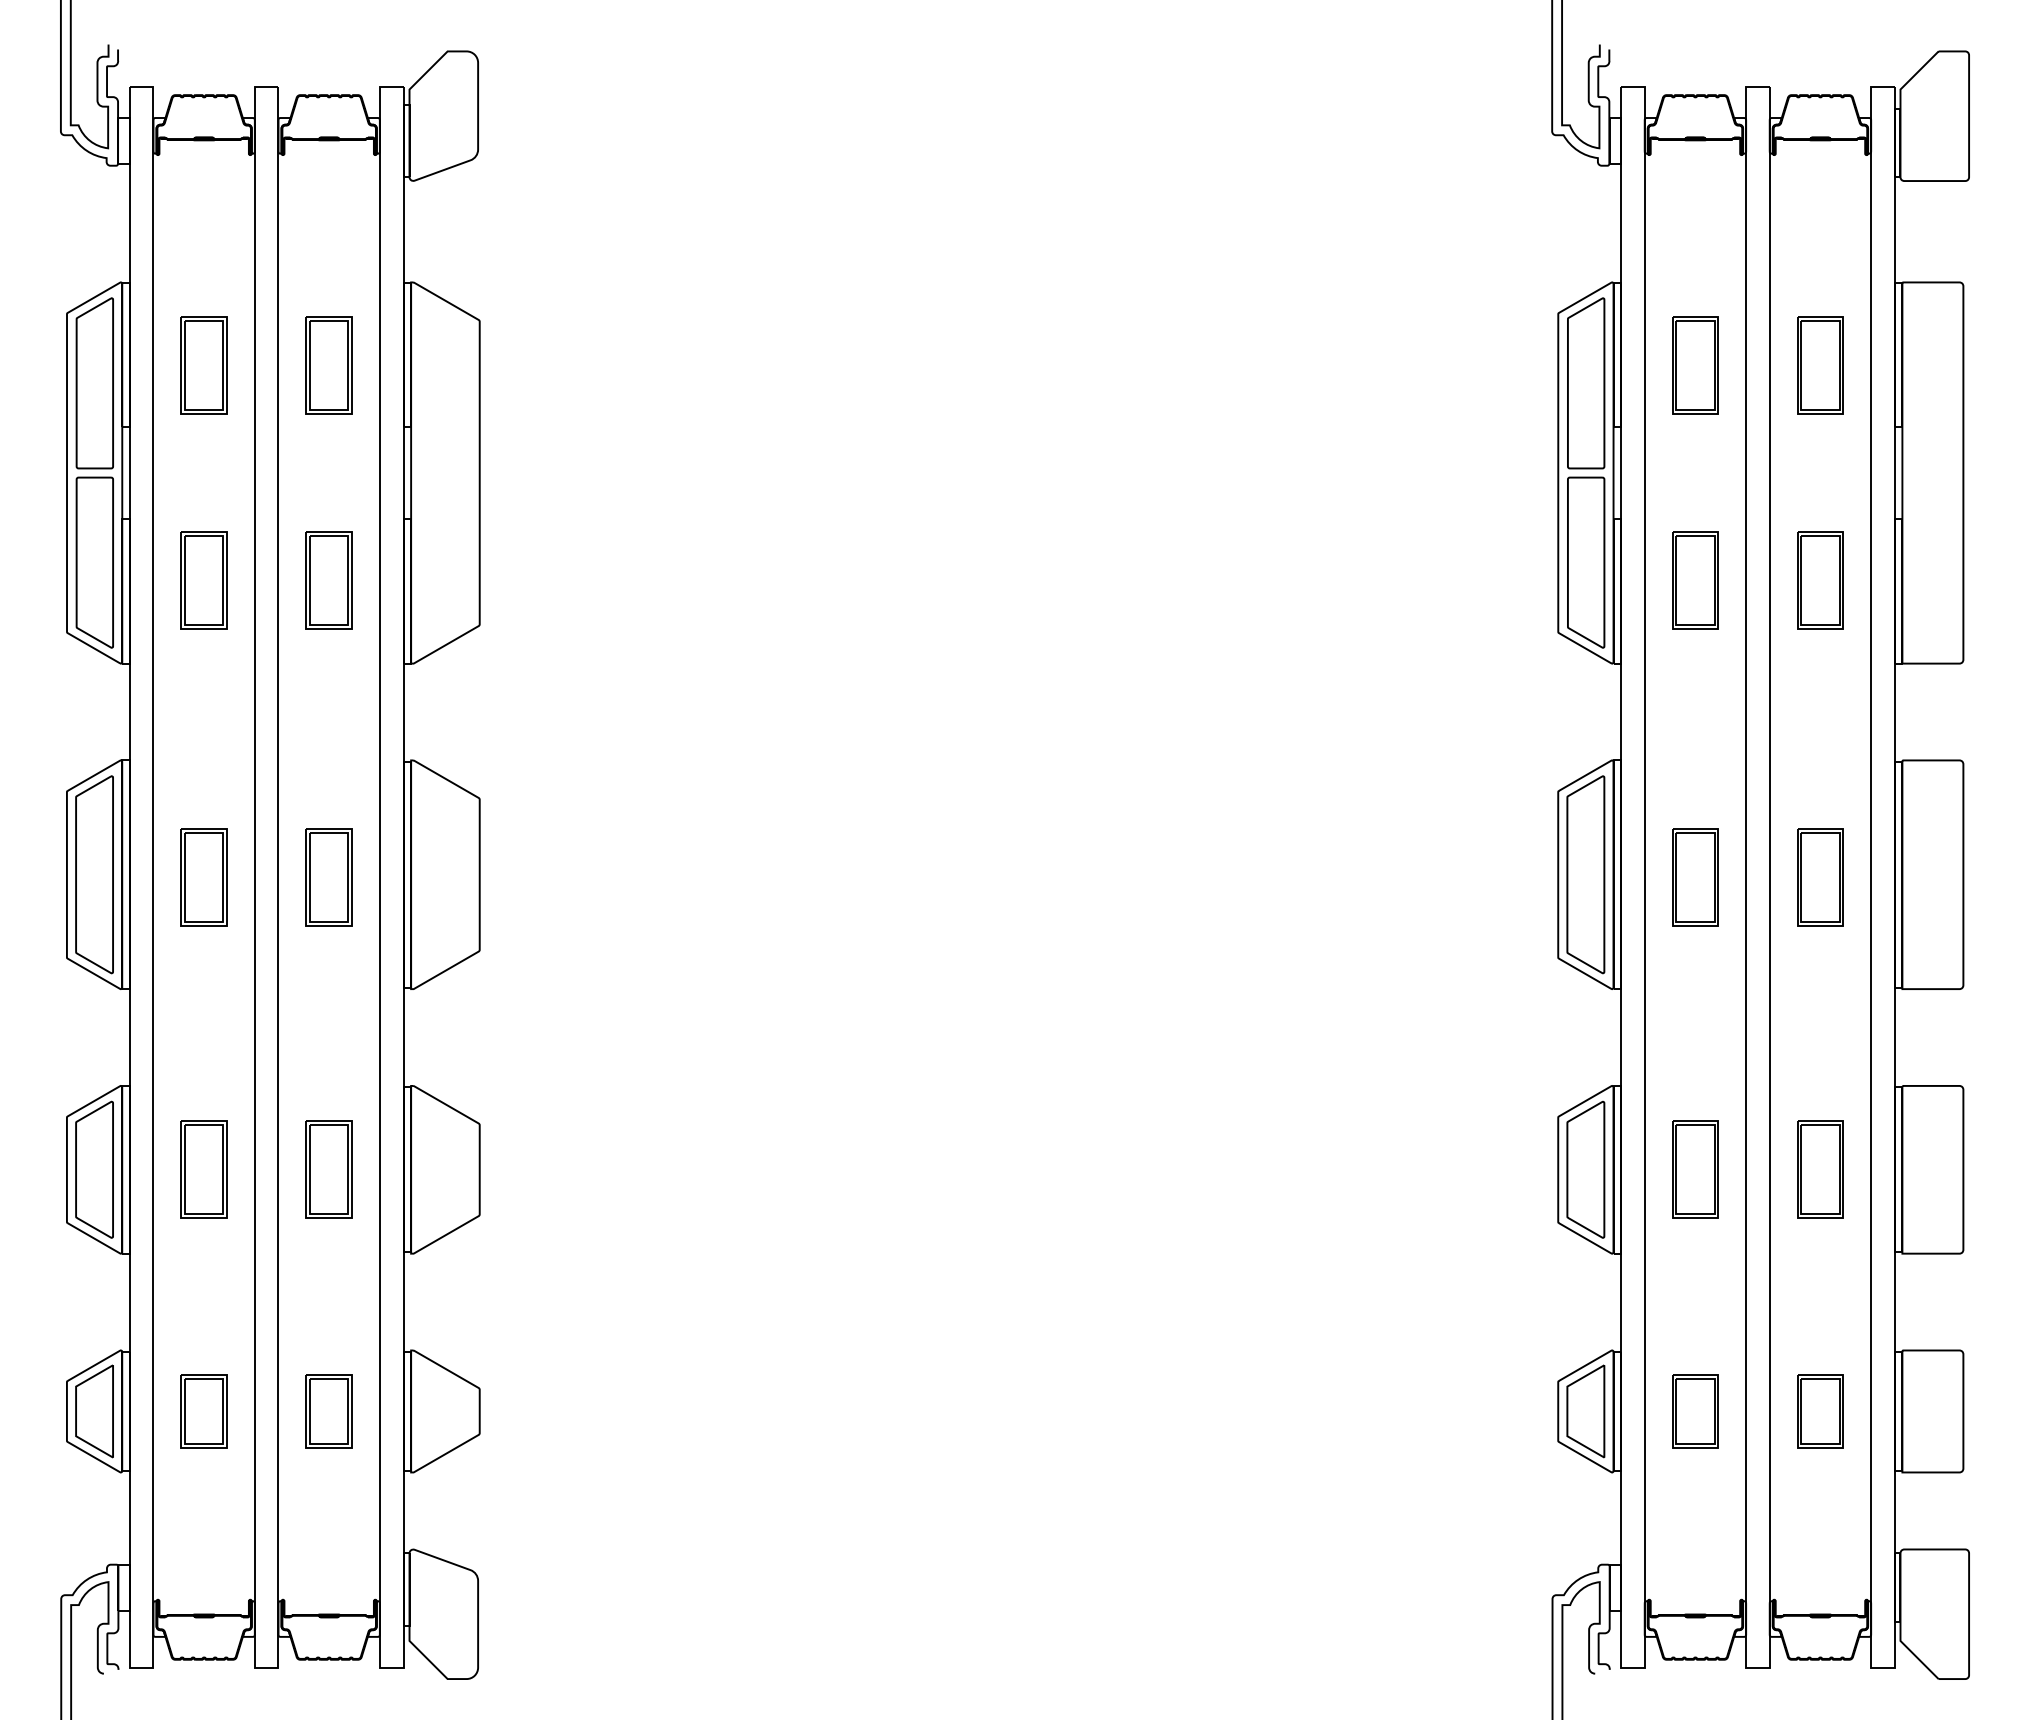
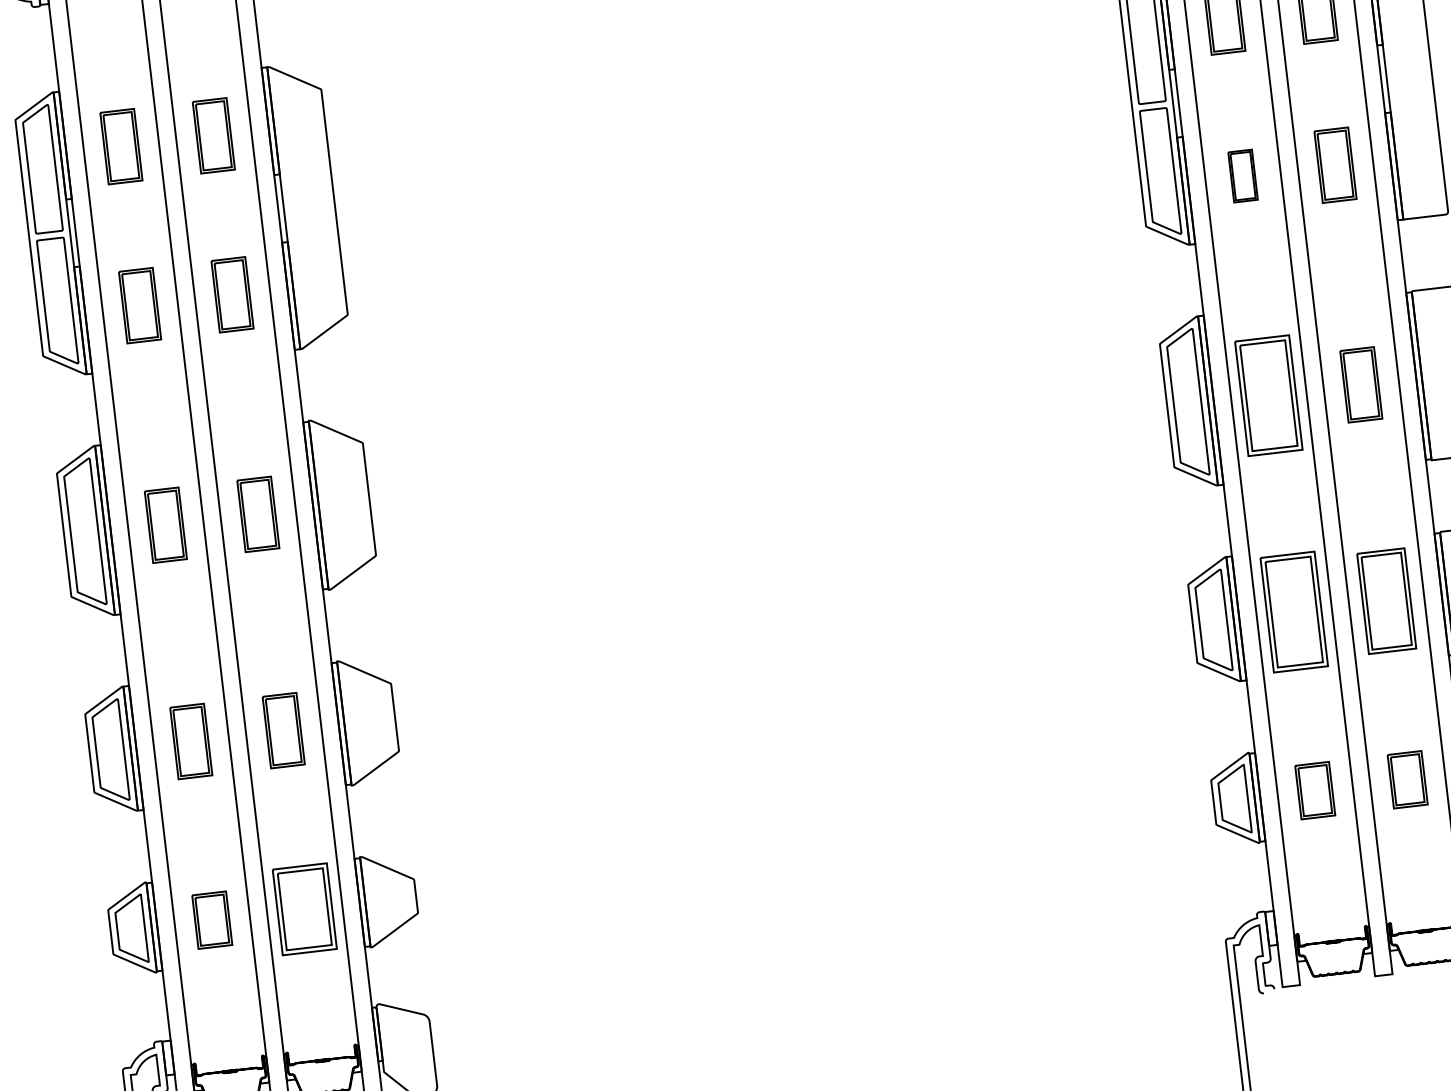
part: (1695, 580) -> (1243, 176), size x0.7
part: (1695, 877) -> (1268, 395), size x1.6
part: (1695, 1169) -> (1294, 611), size x1.6
part: (1820, 1169) -> (1386, 600), size x1.4
part: (328, 1411) -> (304, 909), size x1.6

